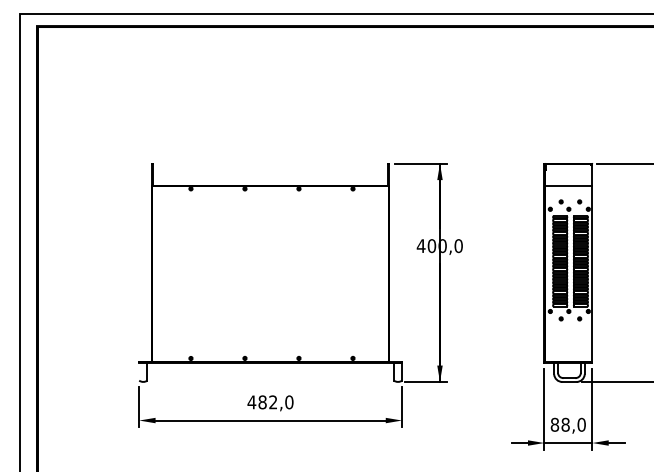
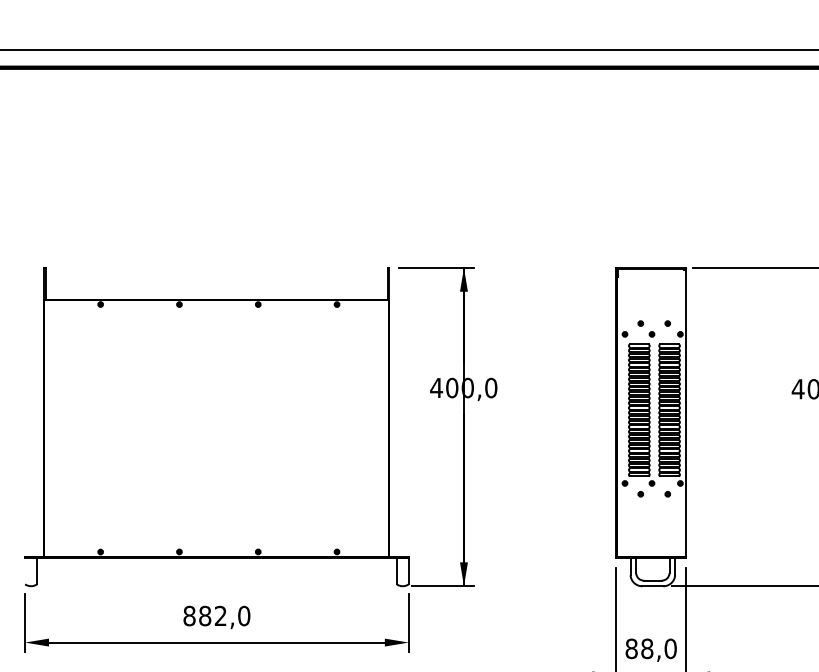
line: (568, 185) -> (651, 299), removed
text: (251, 402) -> (188, 616), 482,0 -> 882,0

